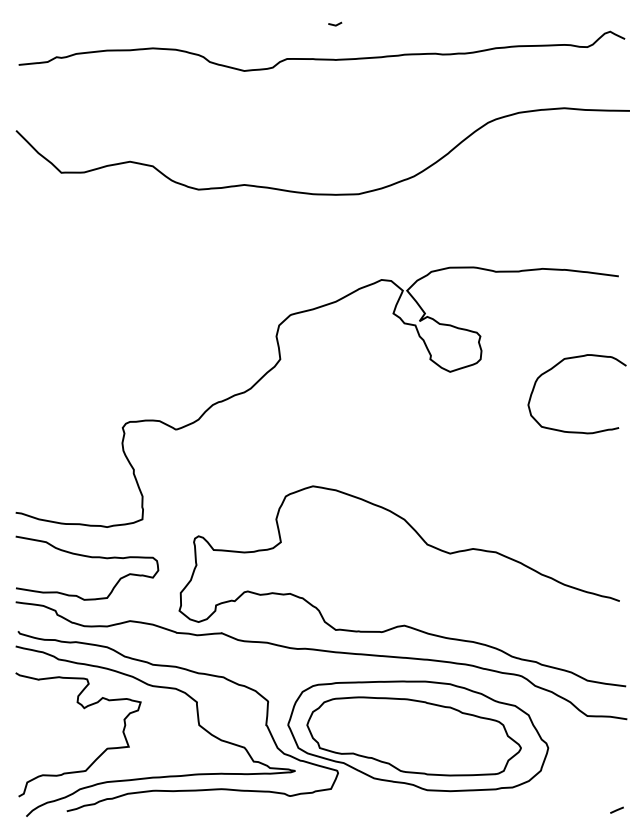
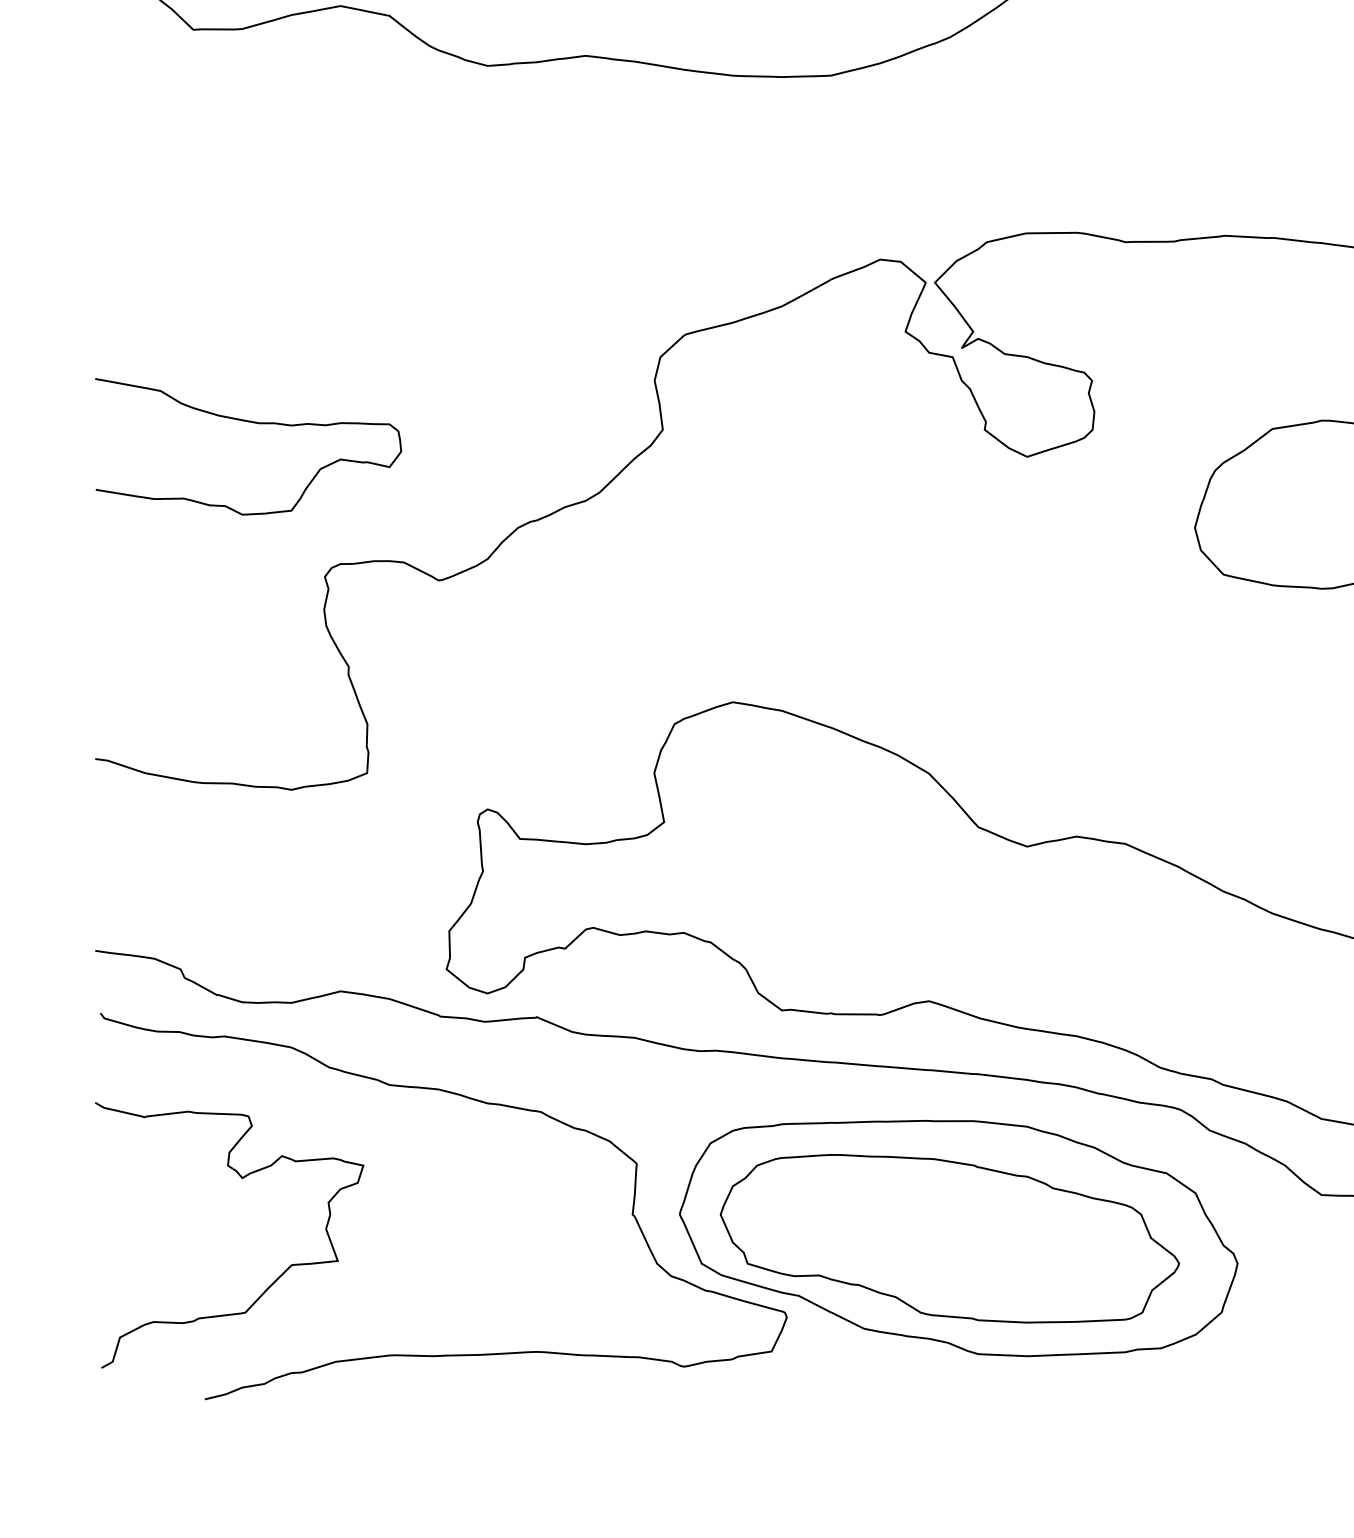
curve: (87, 557) -> (249, 423), moved
curve: (162, 688) -> (410, 1135), removed

